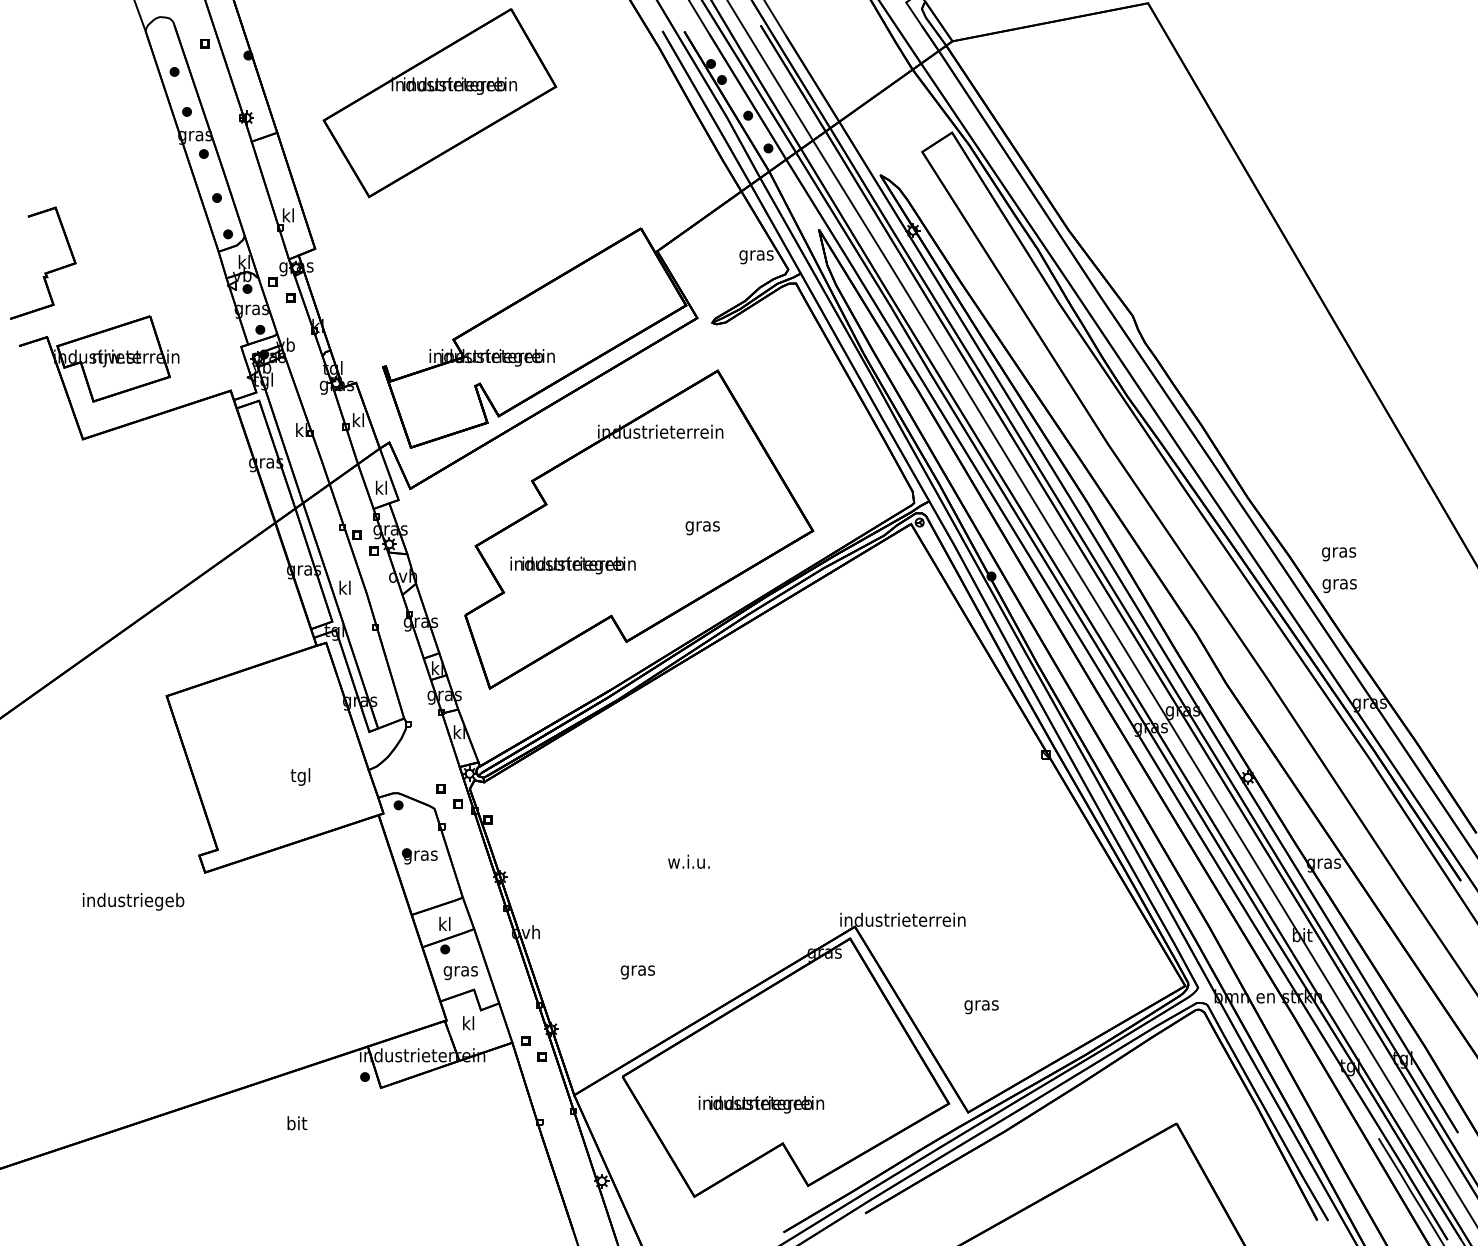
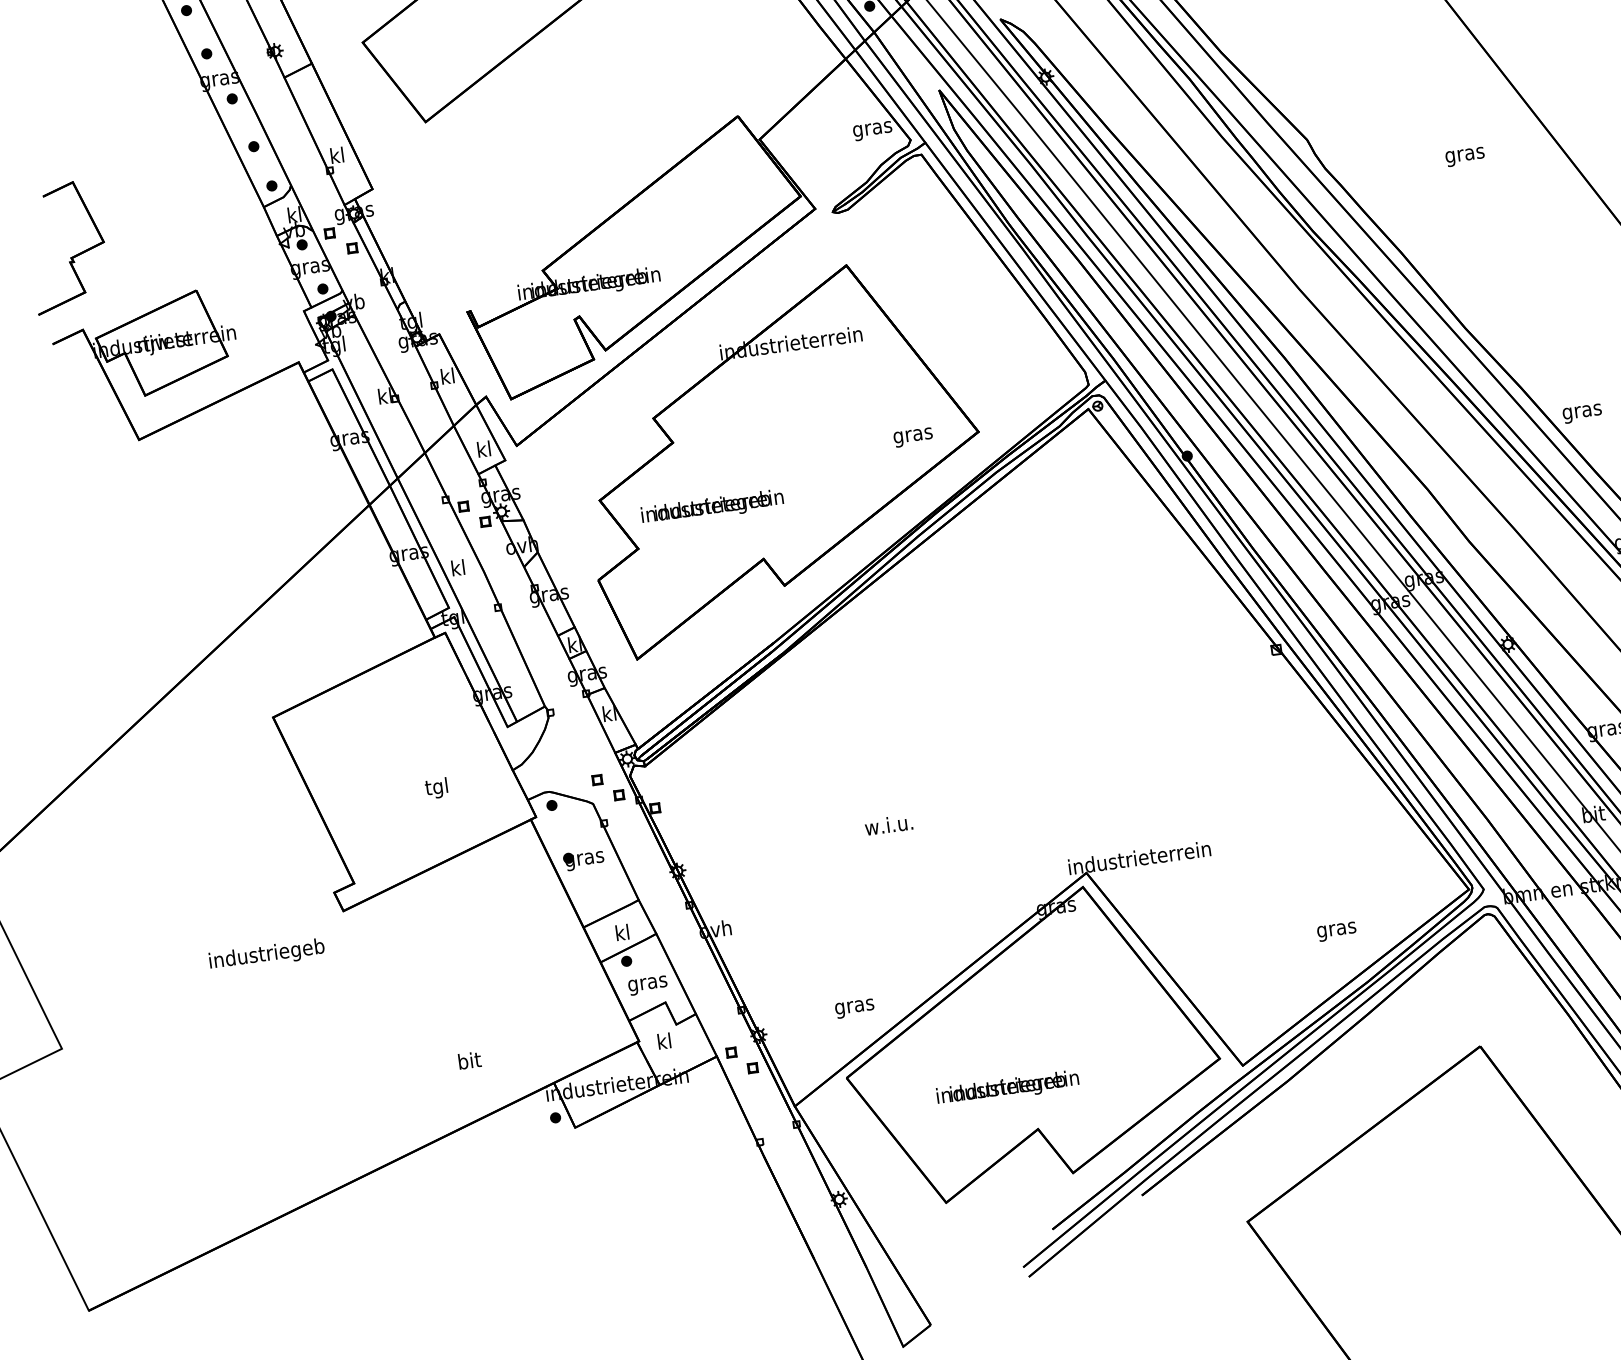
text: (702, 528) -> (913, 437), moved
text: (1339, 554) -> (1465, 157), moved
text: (637, 972) -> (854, 1008), moved
text: (981, 1007) -> (1336, 932), moved
text: (297, 1123) -> (470, 1060), moved

